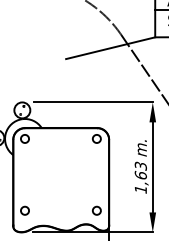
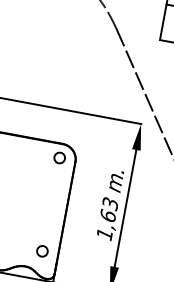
line: (110, 48) -> (99, 43), removed

